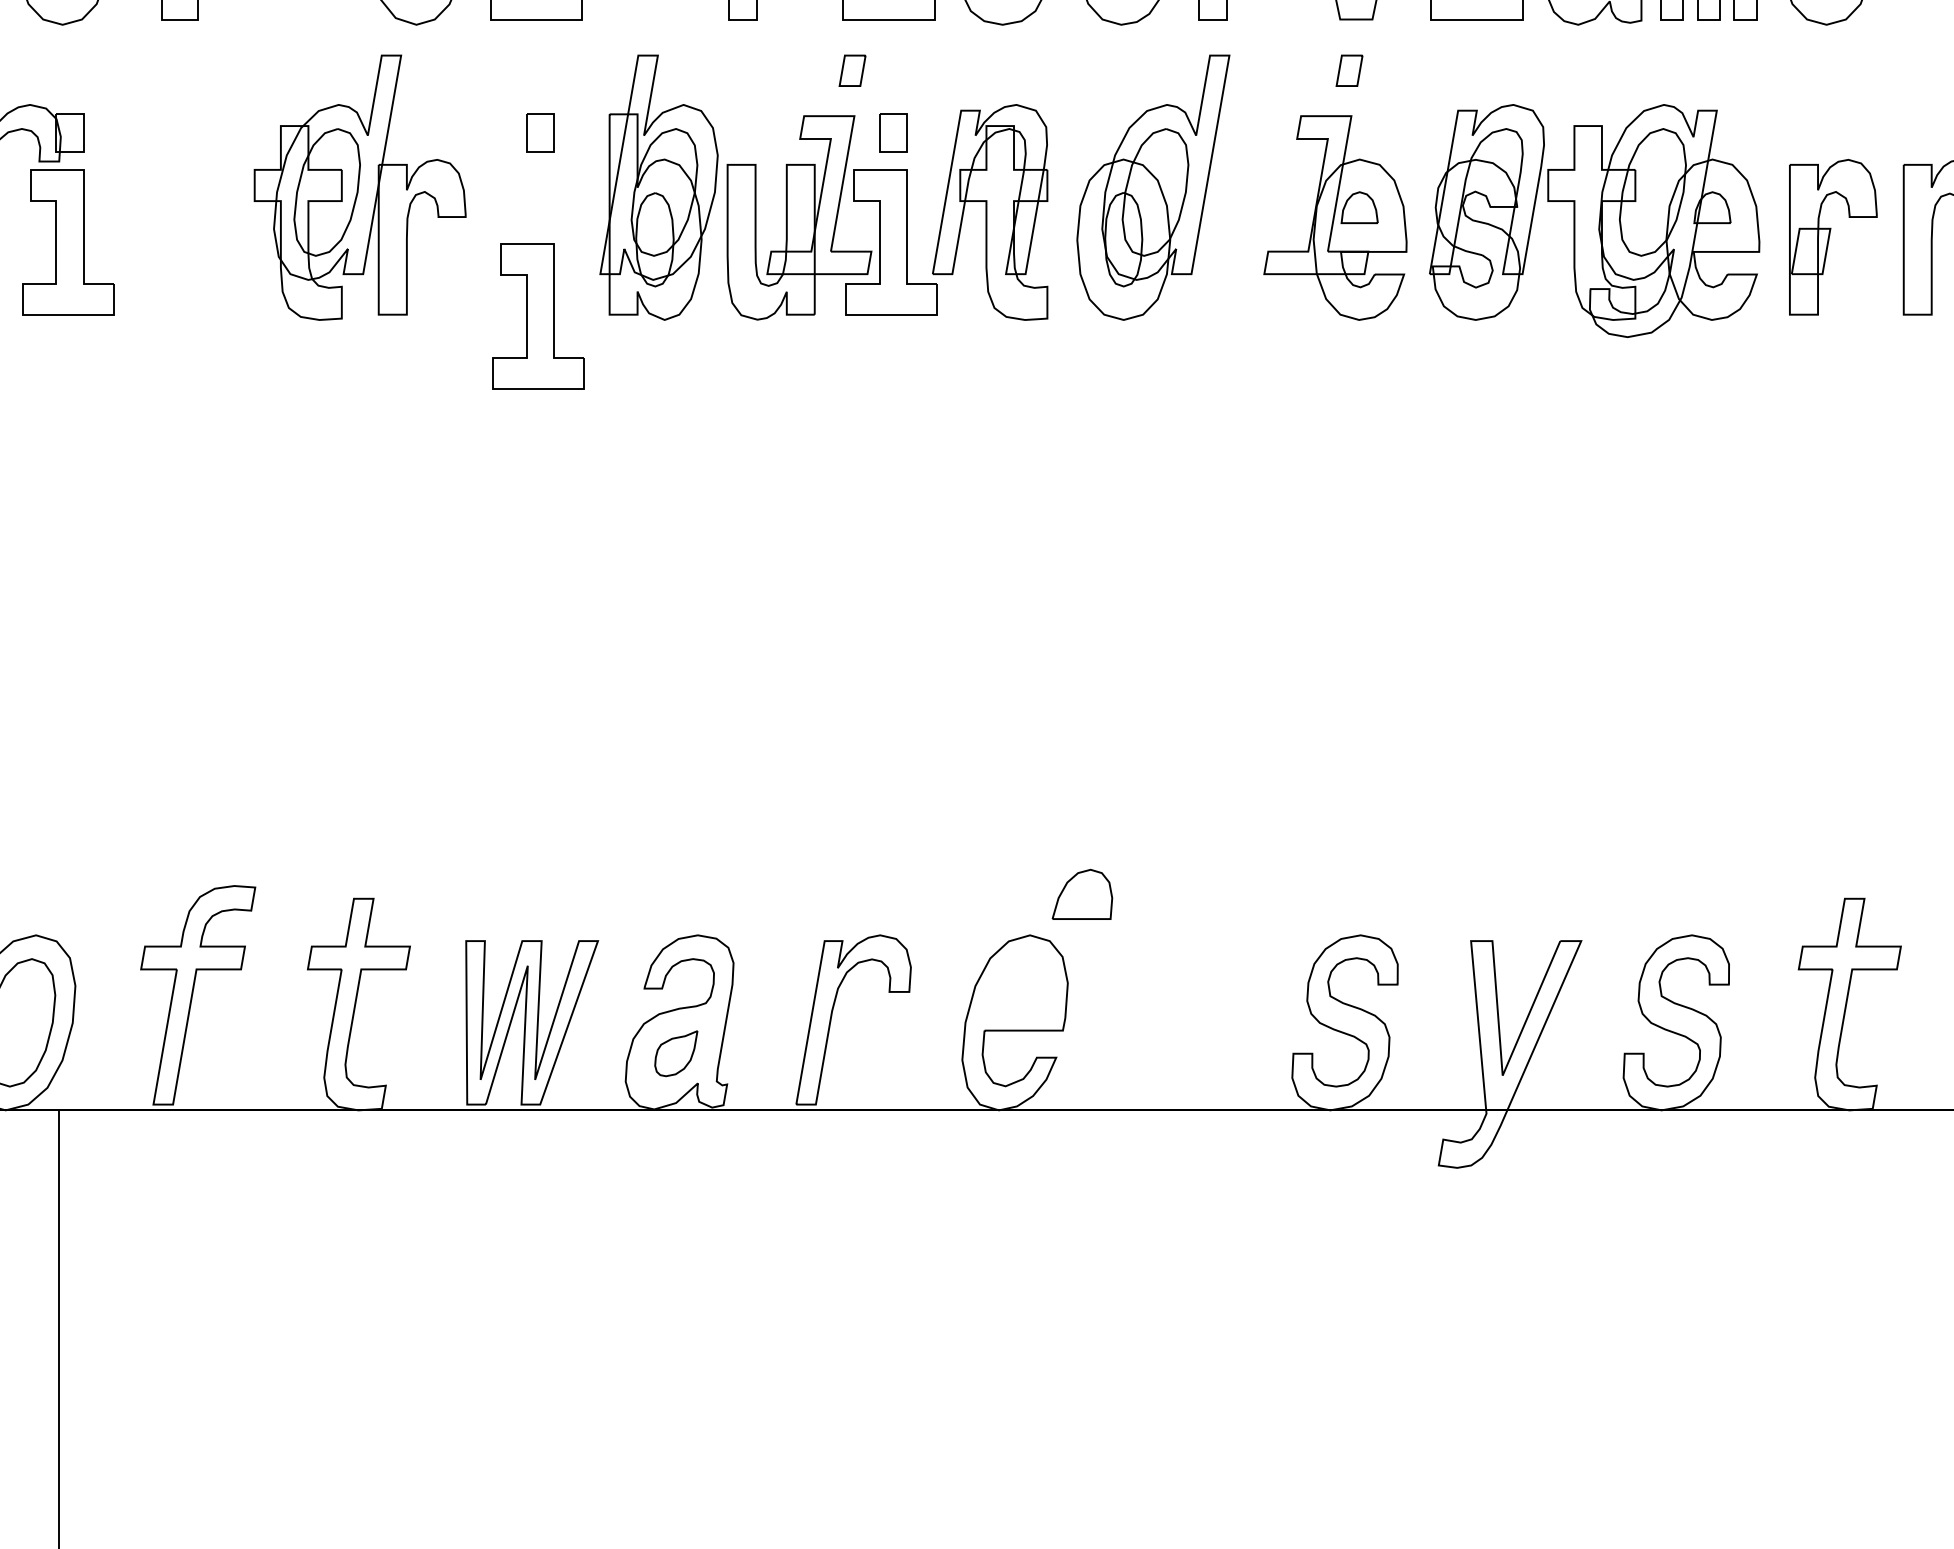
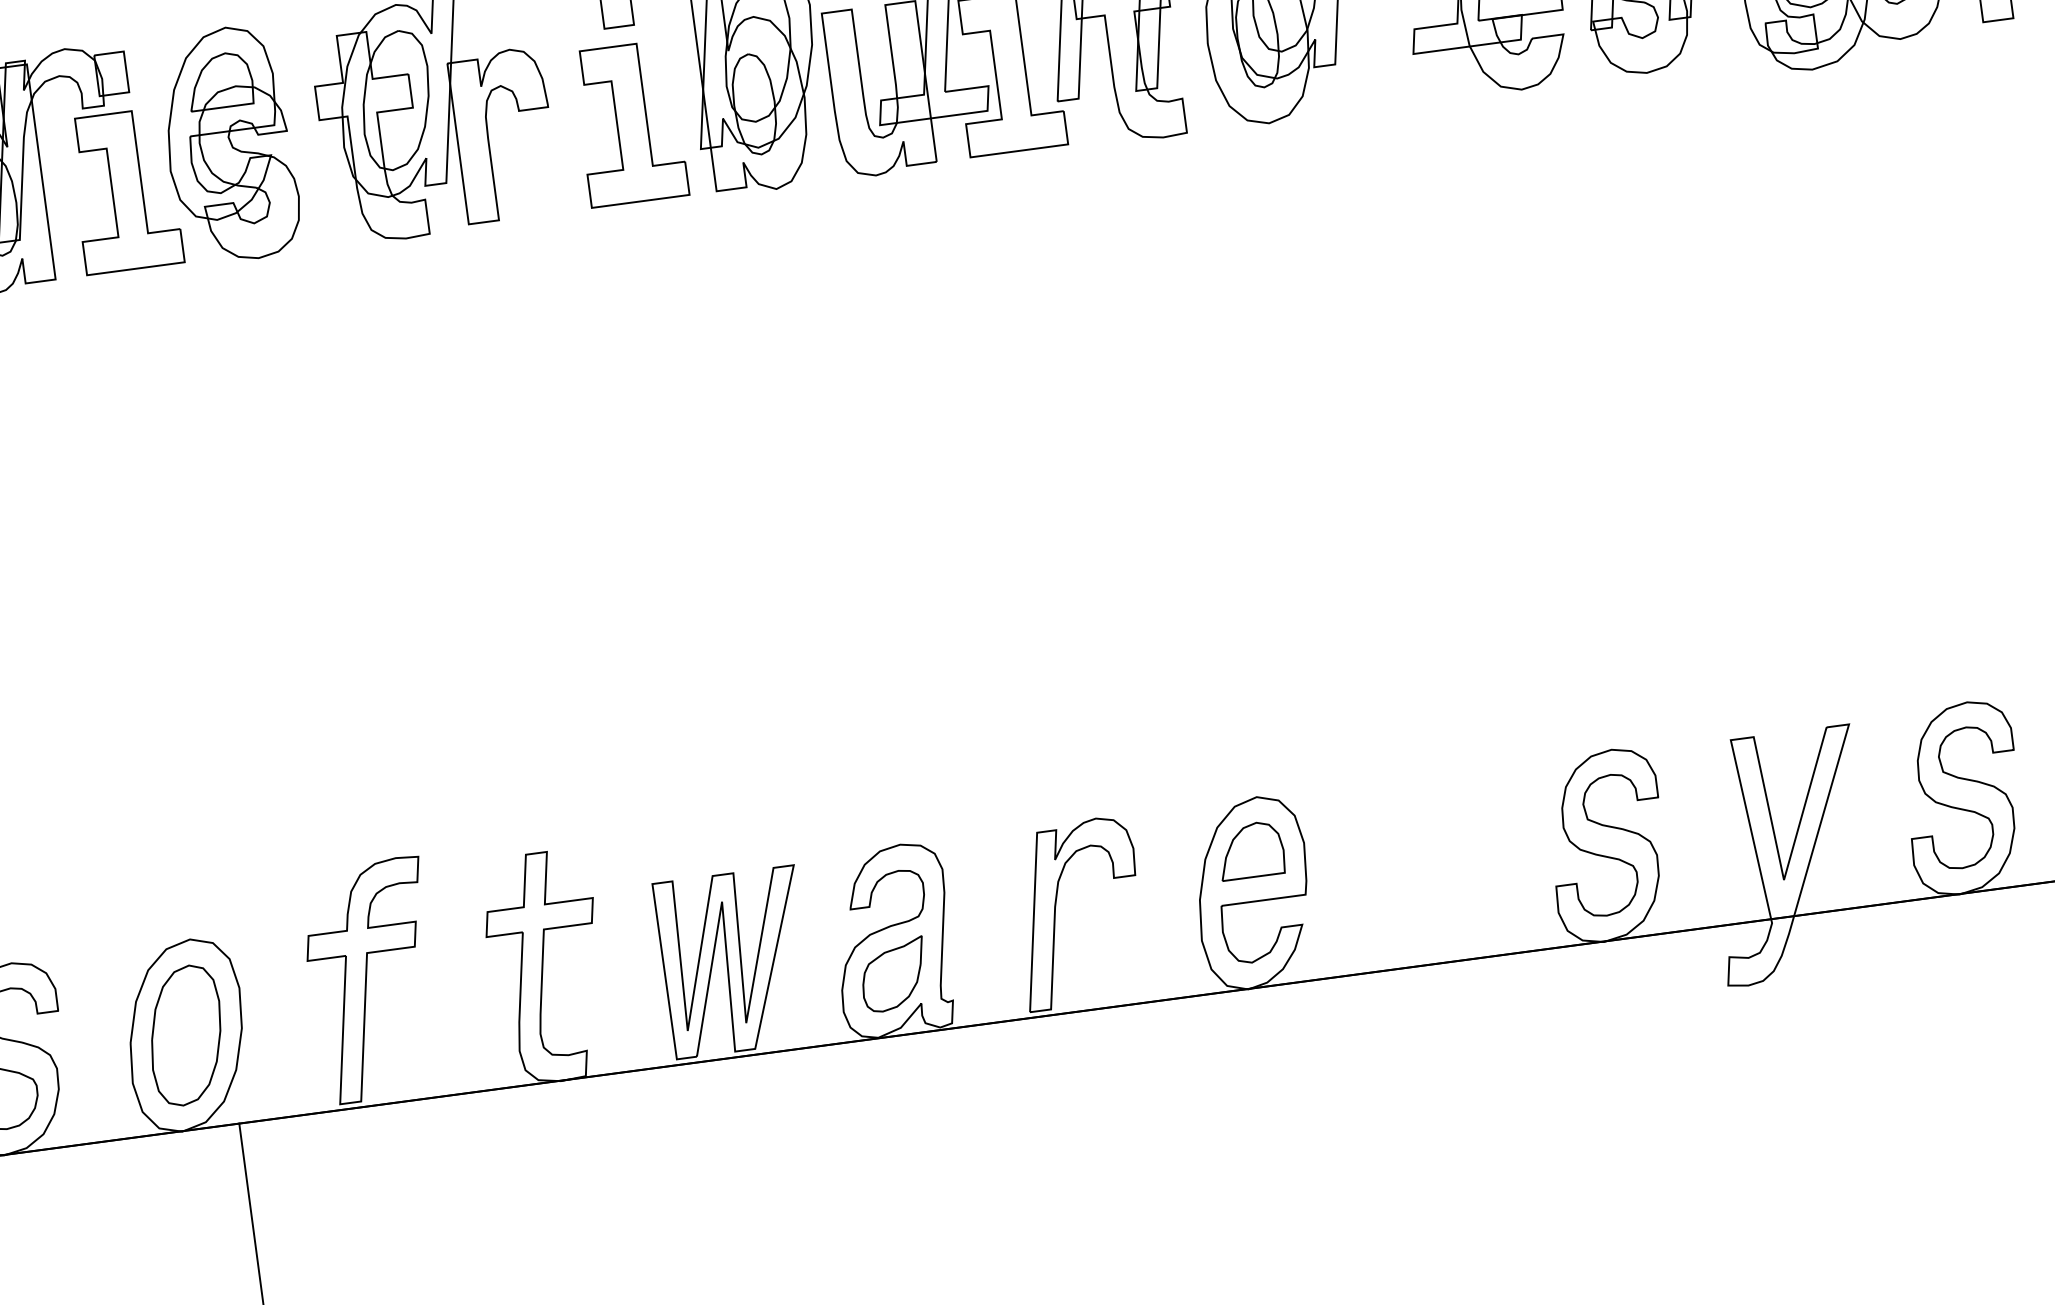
part: (169, 212) -> (229, 144), added
part: (538, 316) -> (629, 123), moved
part: (1082, 893) -> (1251, 849), moved
part: (676, 1053) -> (894, 974), size x1.43

